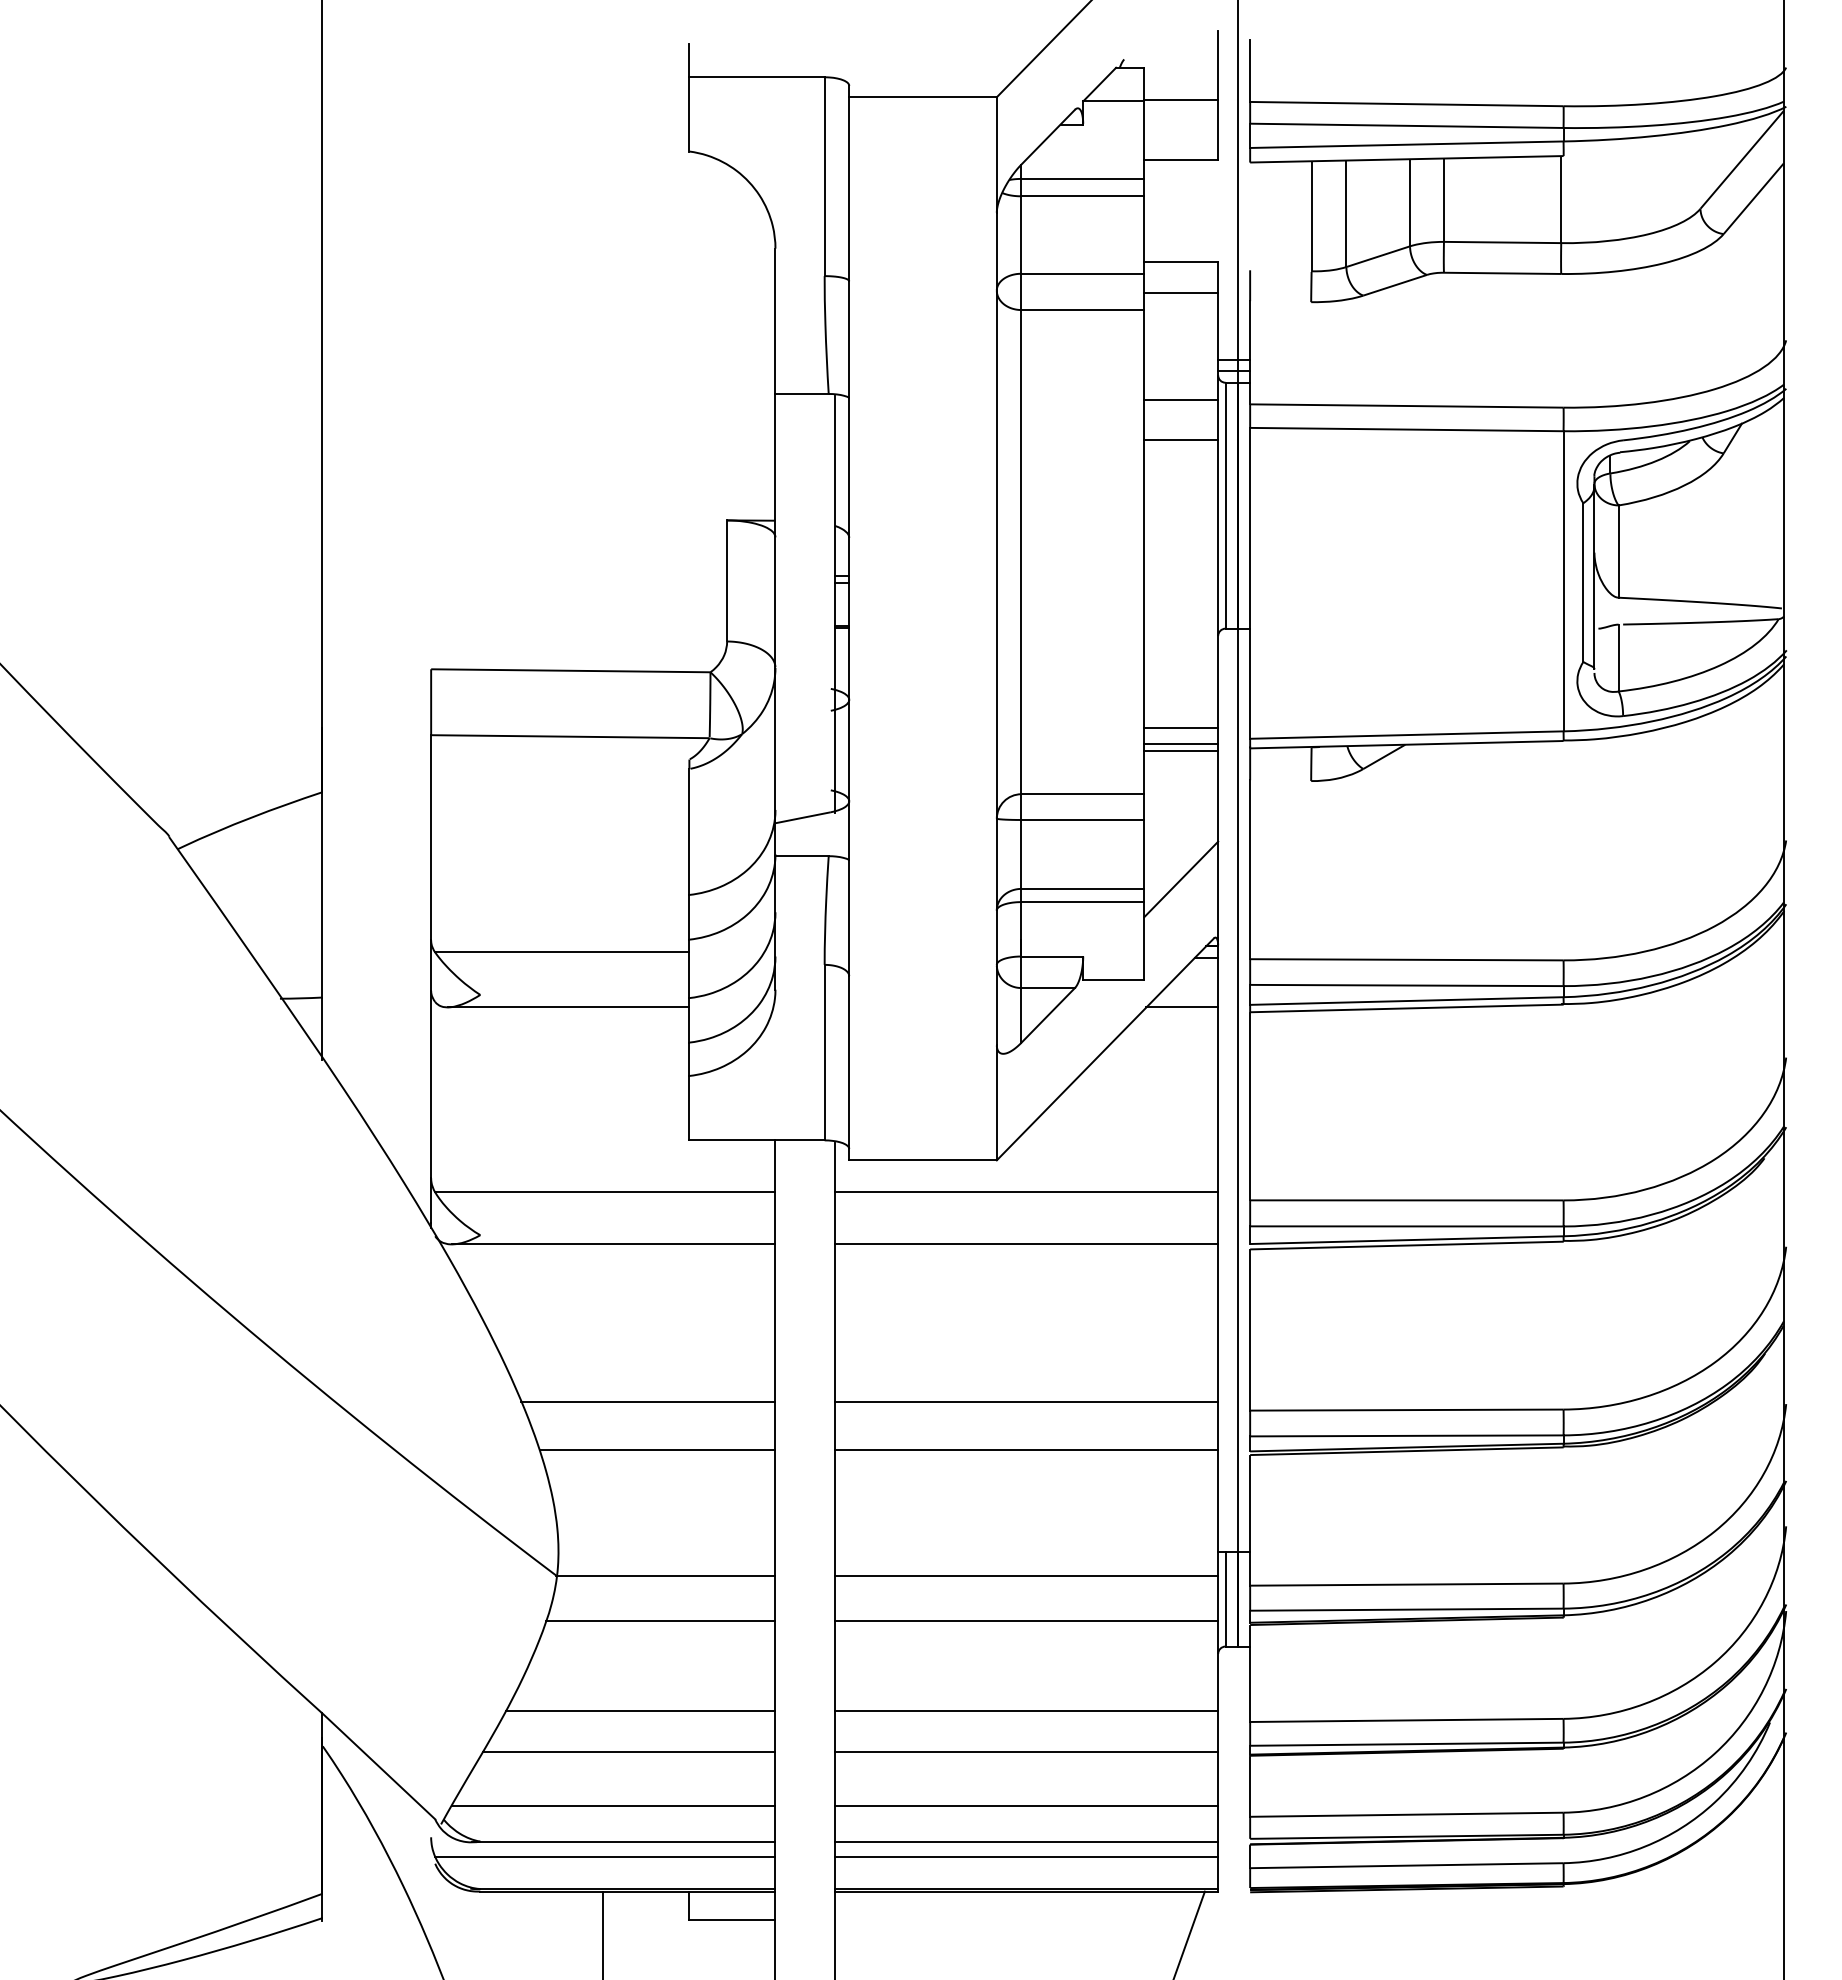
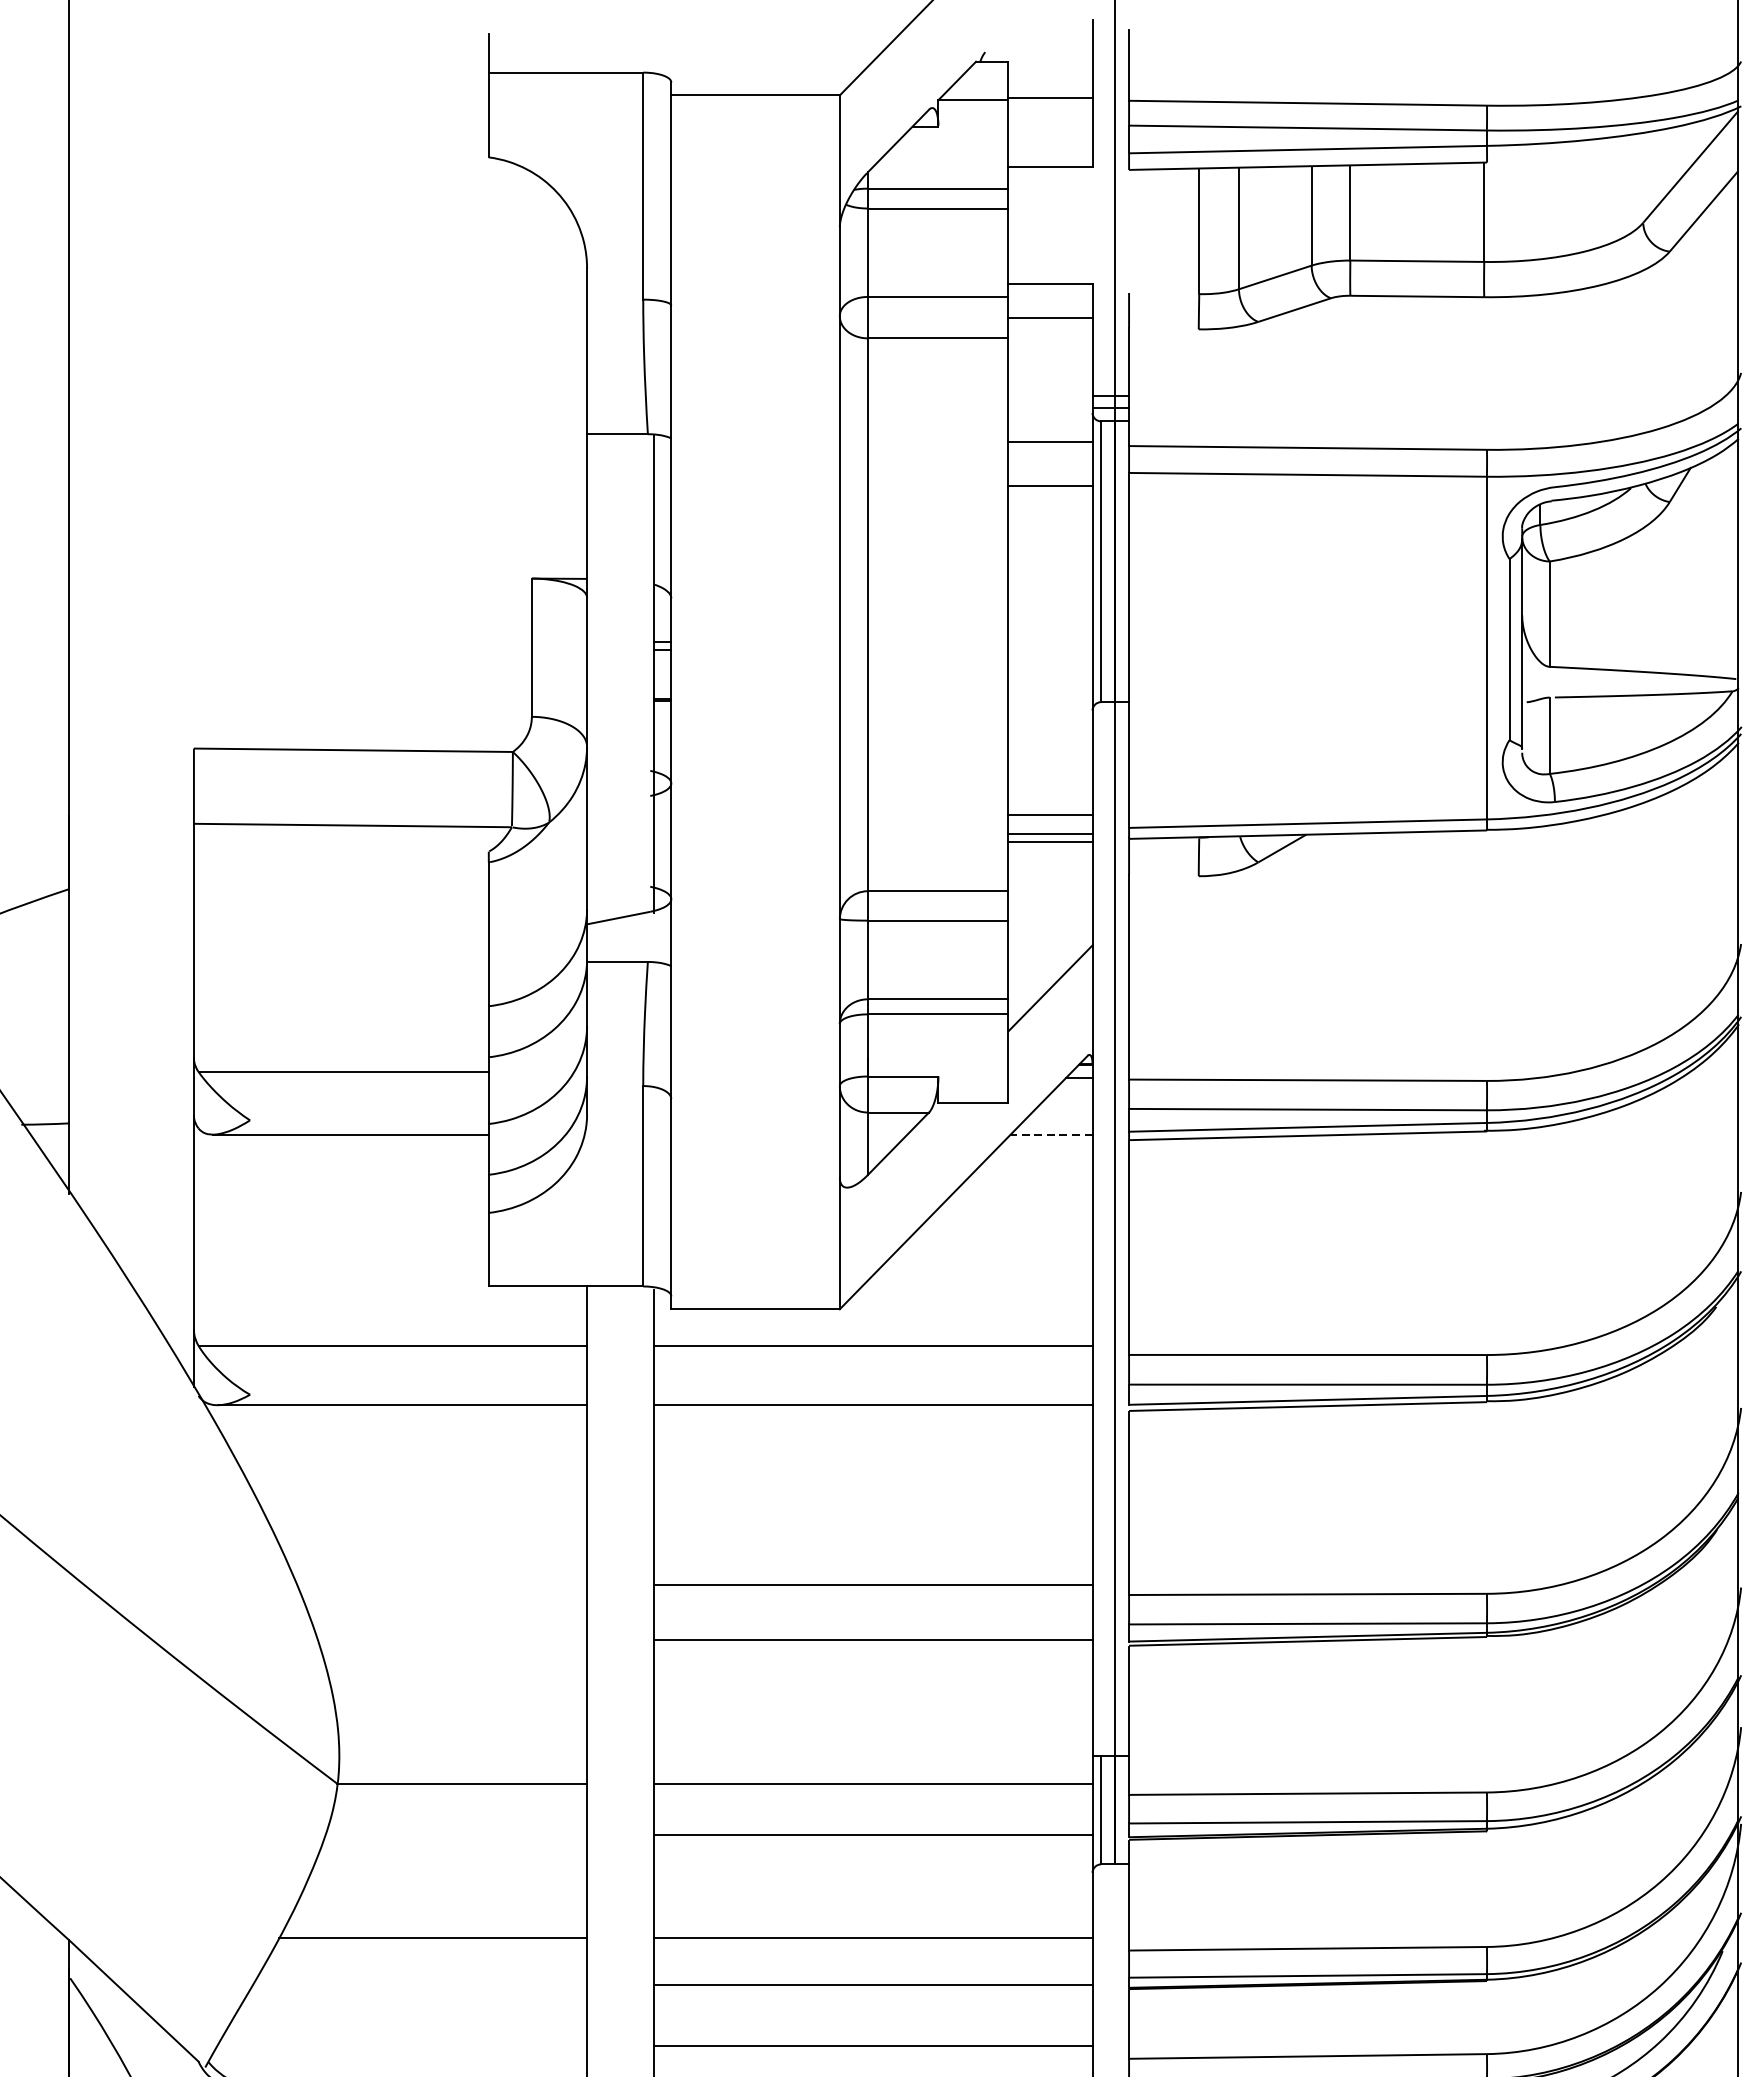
line: (1182, 1007) -> (1051, 1134), solid -> dashed
line: (648, 1401) -> (442, 1584), removed
line: (657, 1450) -> (452, 1640), removed
line: (660, 1620) -> (455, 1834), removed
line: (628, 1752) -> (419, 1985), removed
line: (613, 1805) -> (402, 2045), removed

